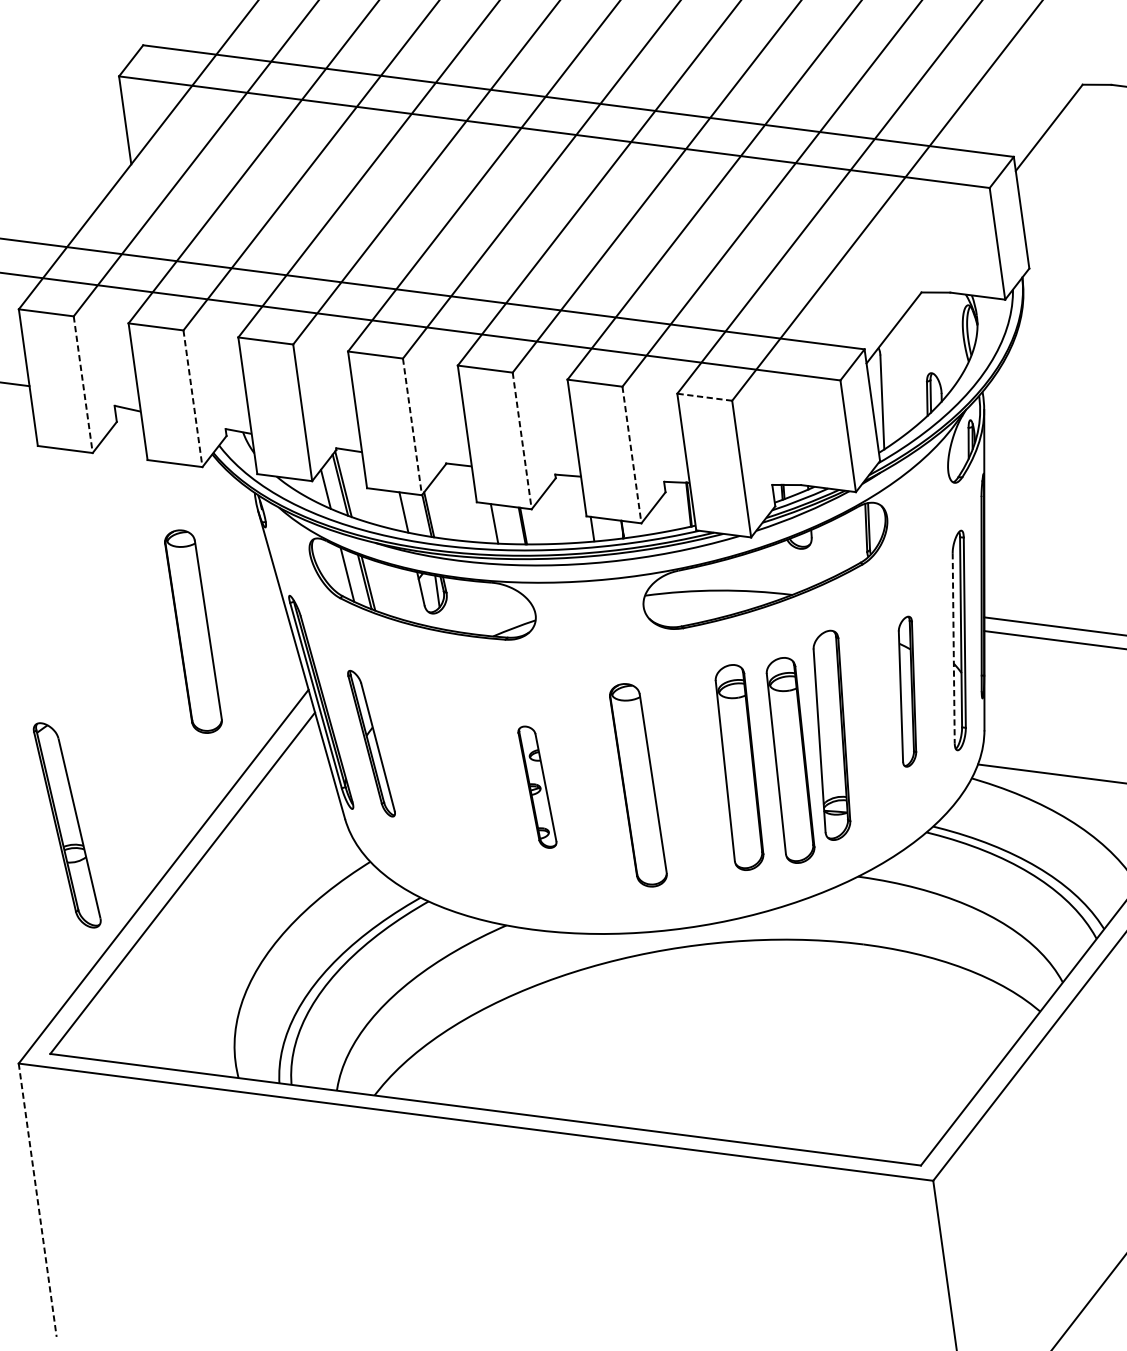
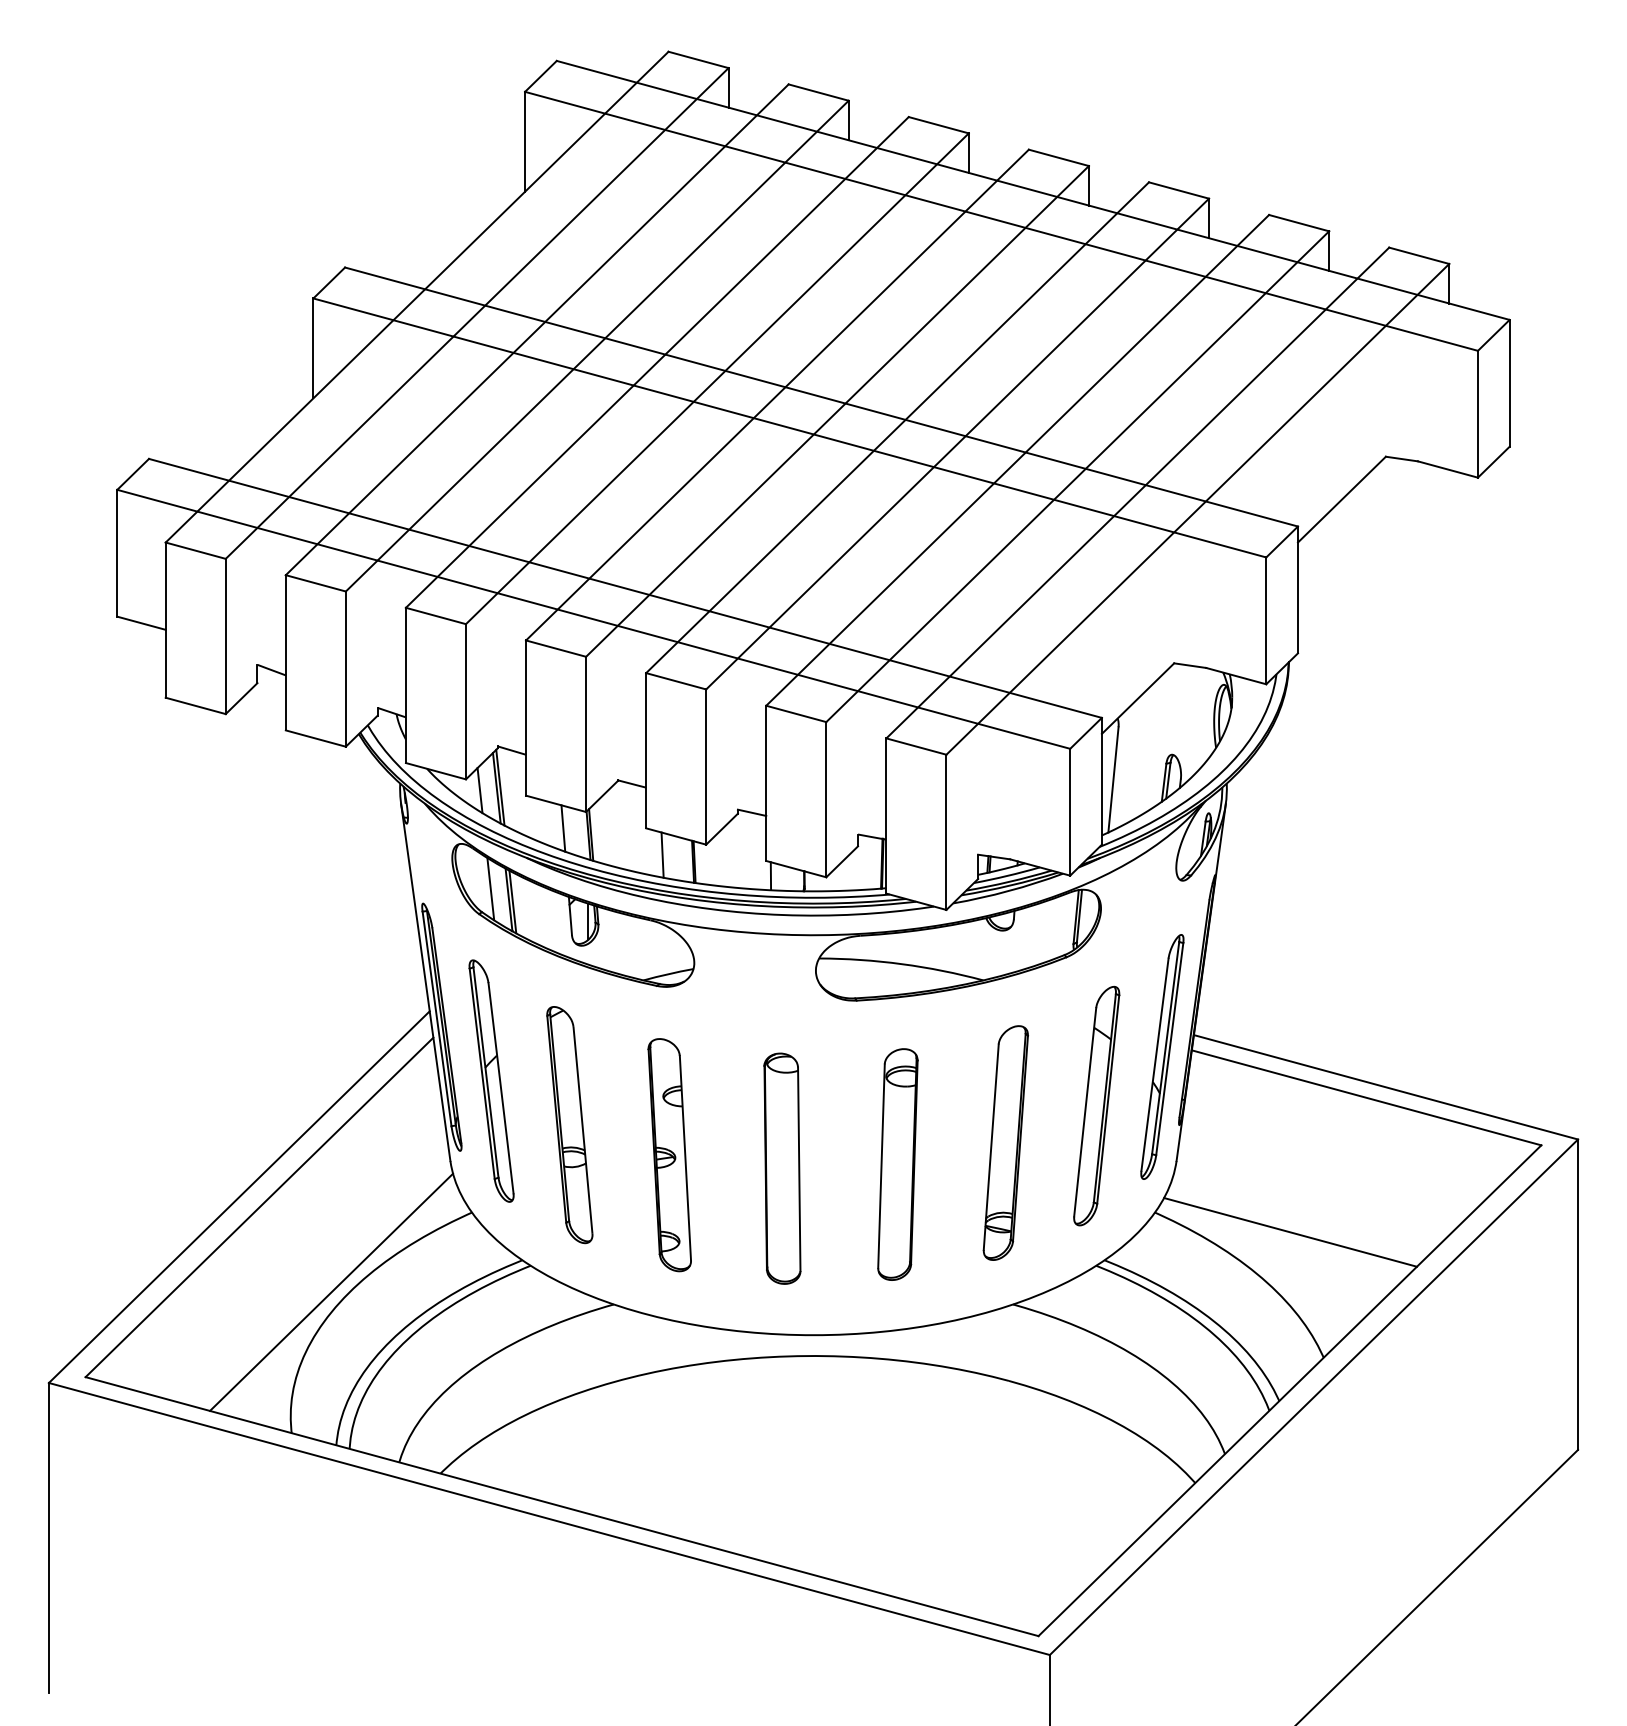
line: (82, 384) -> (225, 636), dashed -> solid
line: (703, 397) -> (915, 746), dashed -> solid
line: (192, 399) -> (345, 669), dashed -> solid
line: (412, 426) -> (586, 734), dashed -> solid
line: (522, 441) -> (706, 767), dashed -> solid
line: (632, 454) -> (826, 799), dashed -> solid
part: (193, 631) -> (310, 928), removed
line: (954, 647) -> (1155, 1064), dashed -> solid
part: (907, 691) -> (1096, 1105), size x1.43
part: (371, 743) -> (491, 1080), size x1.43
part: (790, 760) -> (955, 1164), removed
part: (537, 787) -> (669, 1155), size x1.67
part: (67, 825) -> (569, 1125), moved
line: (256, 948) -> (331, 1291), added
line: (37, 1200) -> (48, 1538), dashed -> solid

